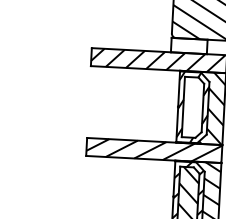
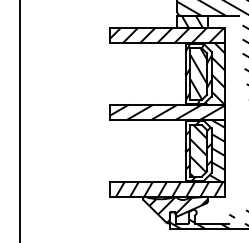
hatch: (187, 45) -> (191, 21), added
hatch: (192, 106) -> (198, 73), added

